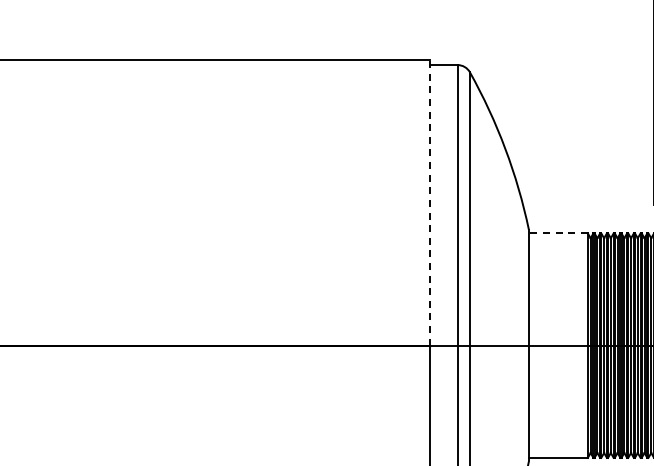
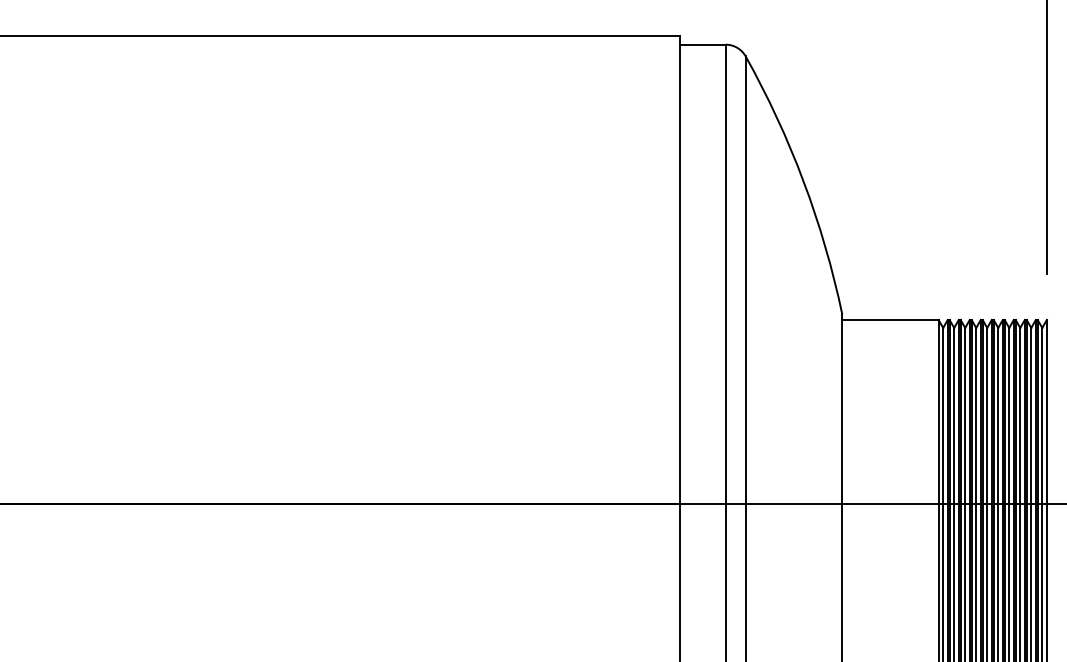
line: (429, 202) -> (679, 269), dashed -> solid
line: (557, 233) -> (888, 320), dashed -> solid

